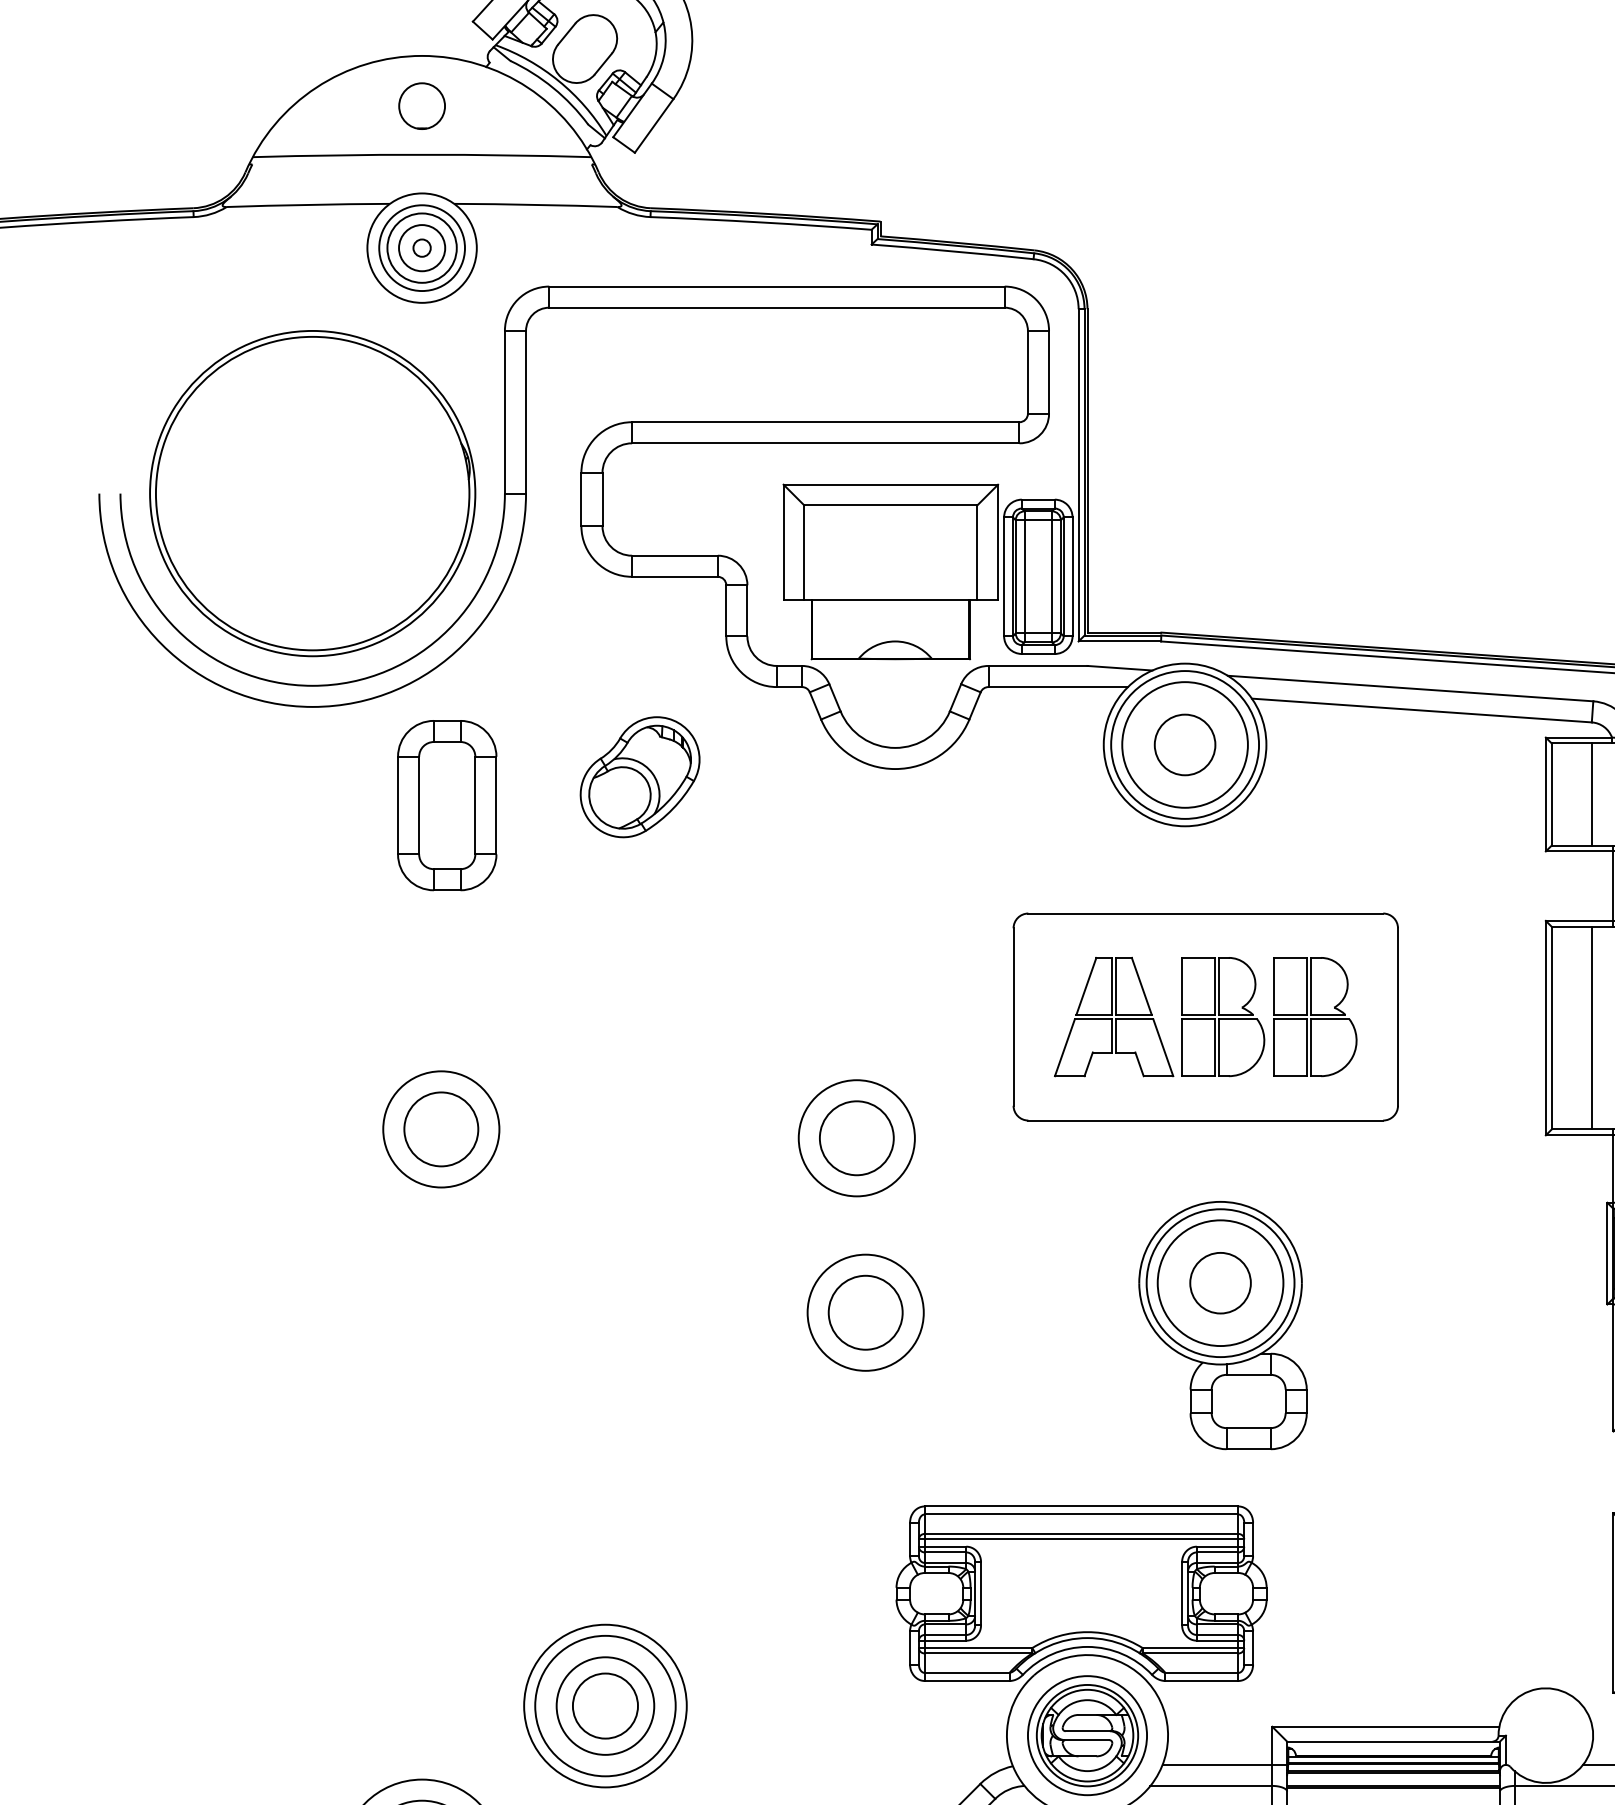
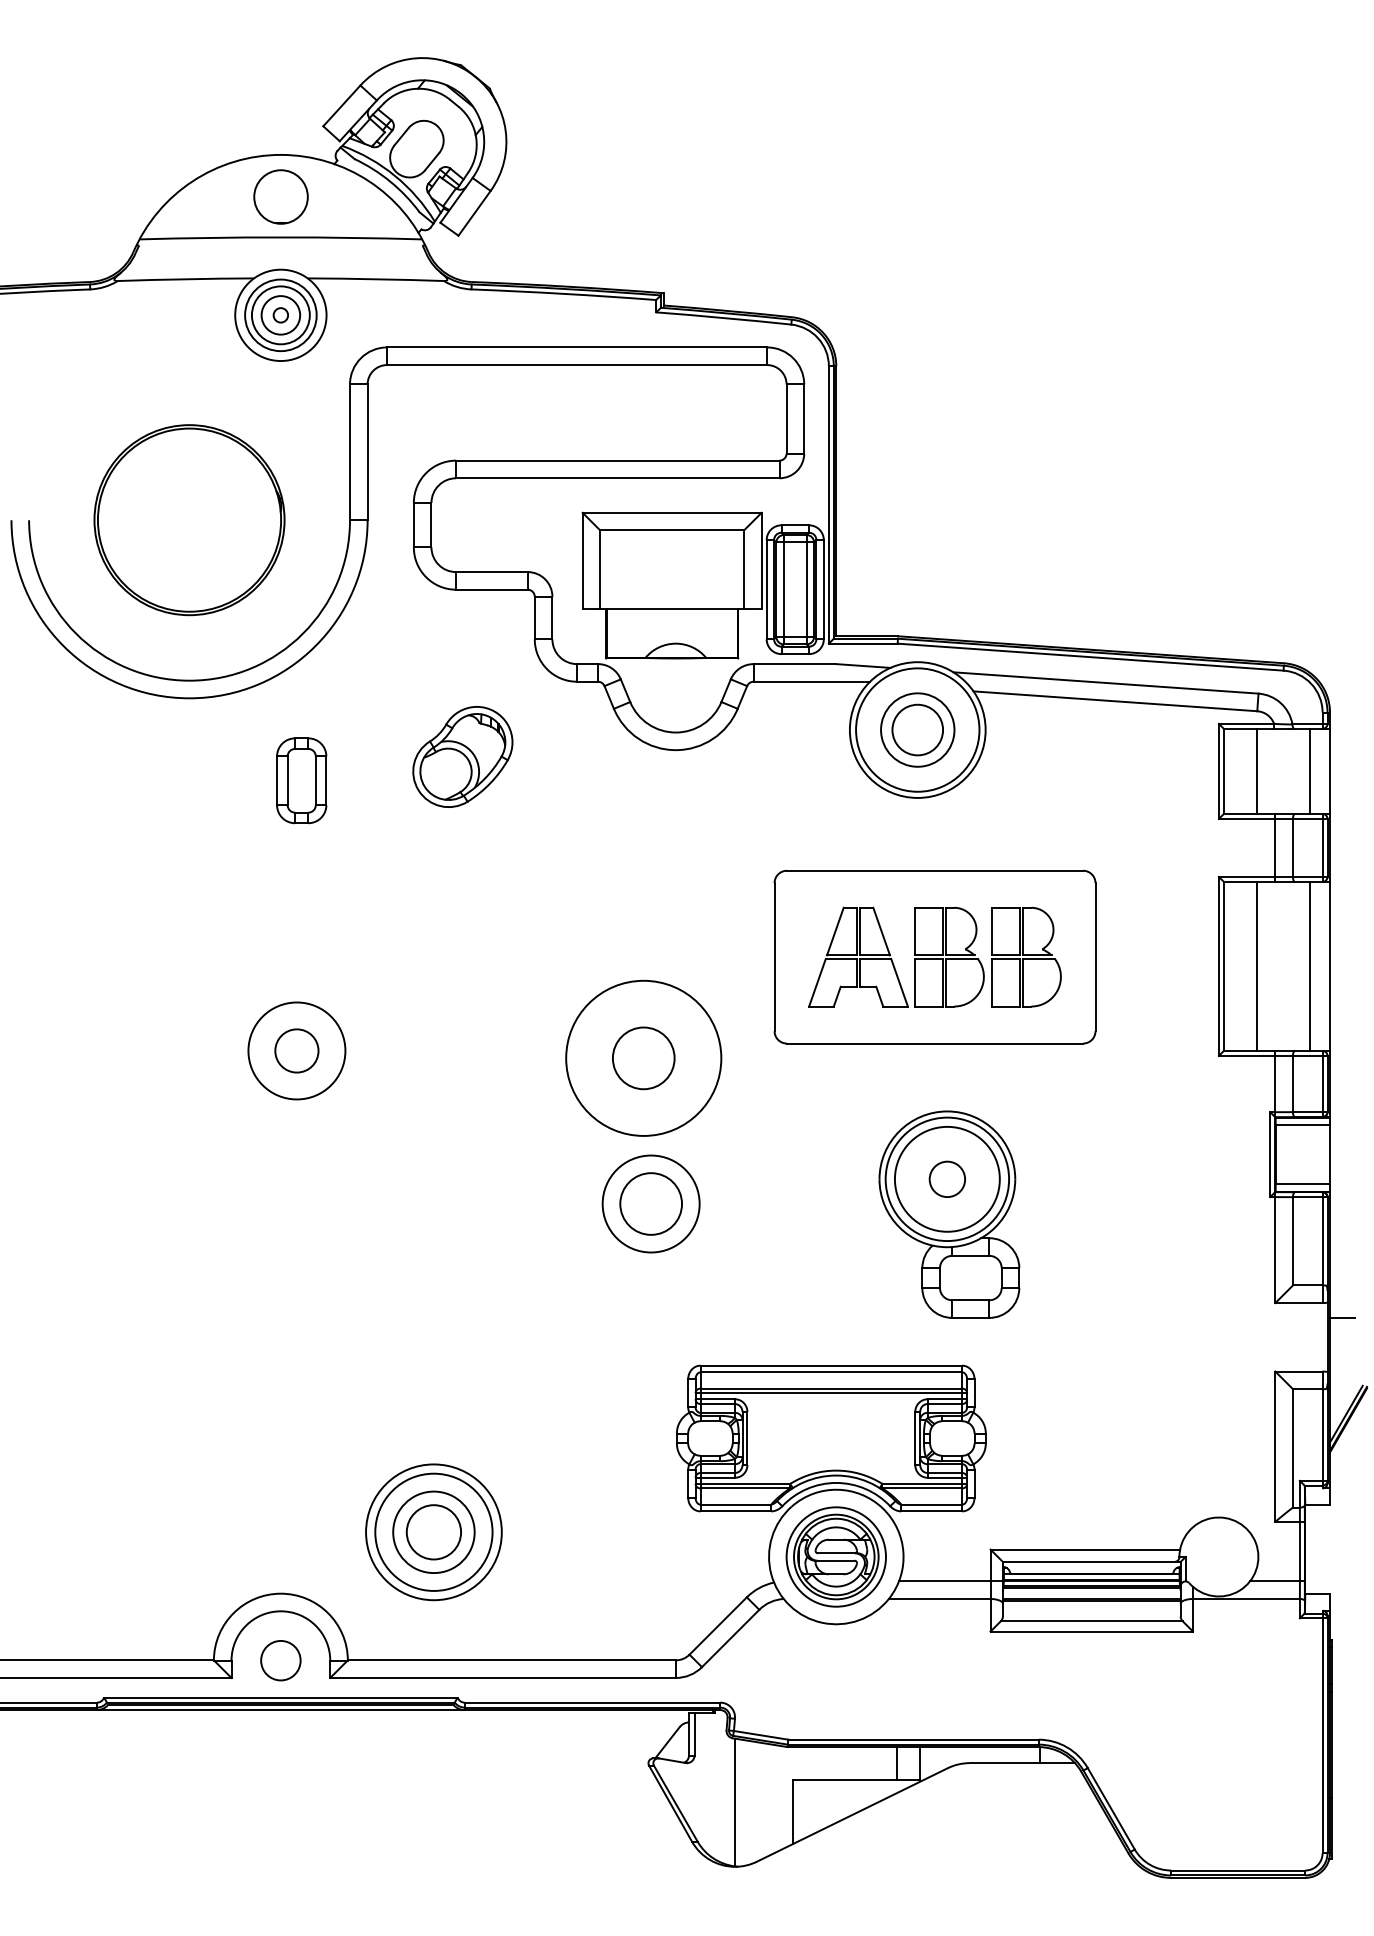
circle: (421, 105) -> (280, 196), size x1.4
part: (312, 492) -> (189, 519), size x0.7
circle: (1184, 744) -> (917, 729), size x0.7
part: (446, 805) -> (301, 780), size x0.6
circle: (440, 1128) -> (296, 1050), size x0.7
circle: (856, 1137) -> (643, 1057), size x1.6
circle: (1220, 1283) -> (947, 1179), size x0.7

